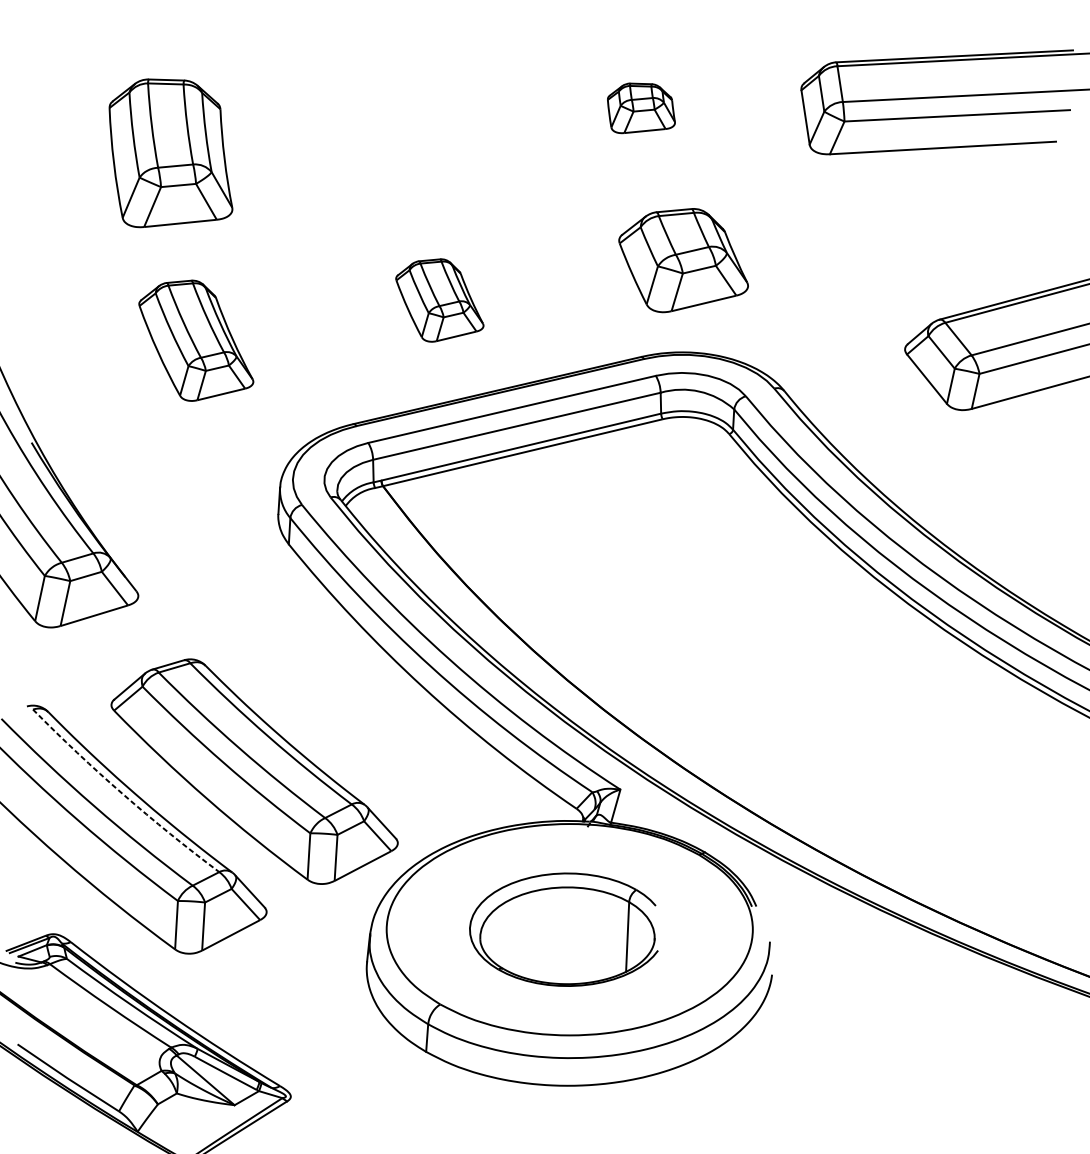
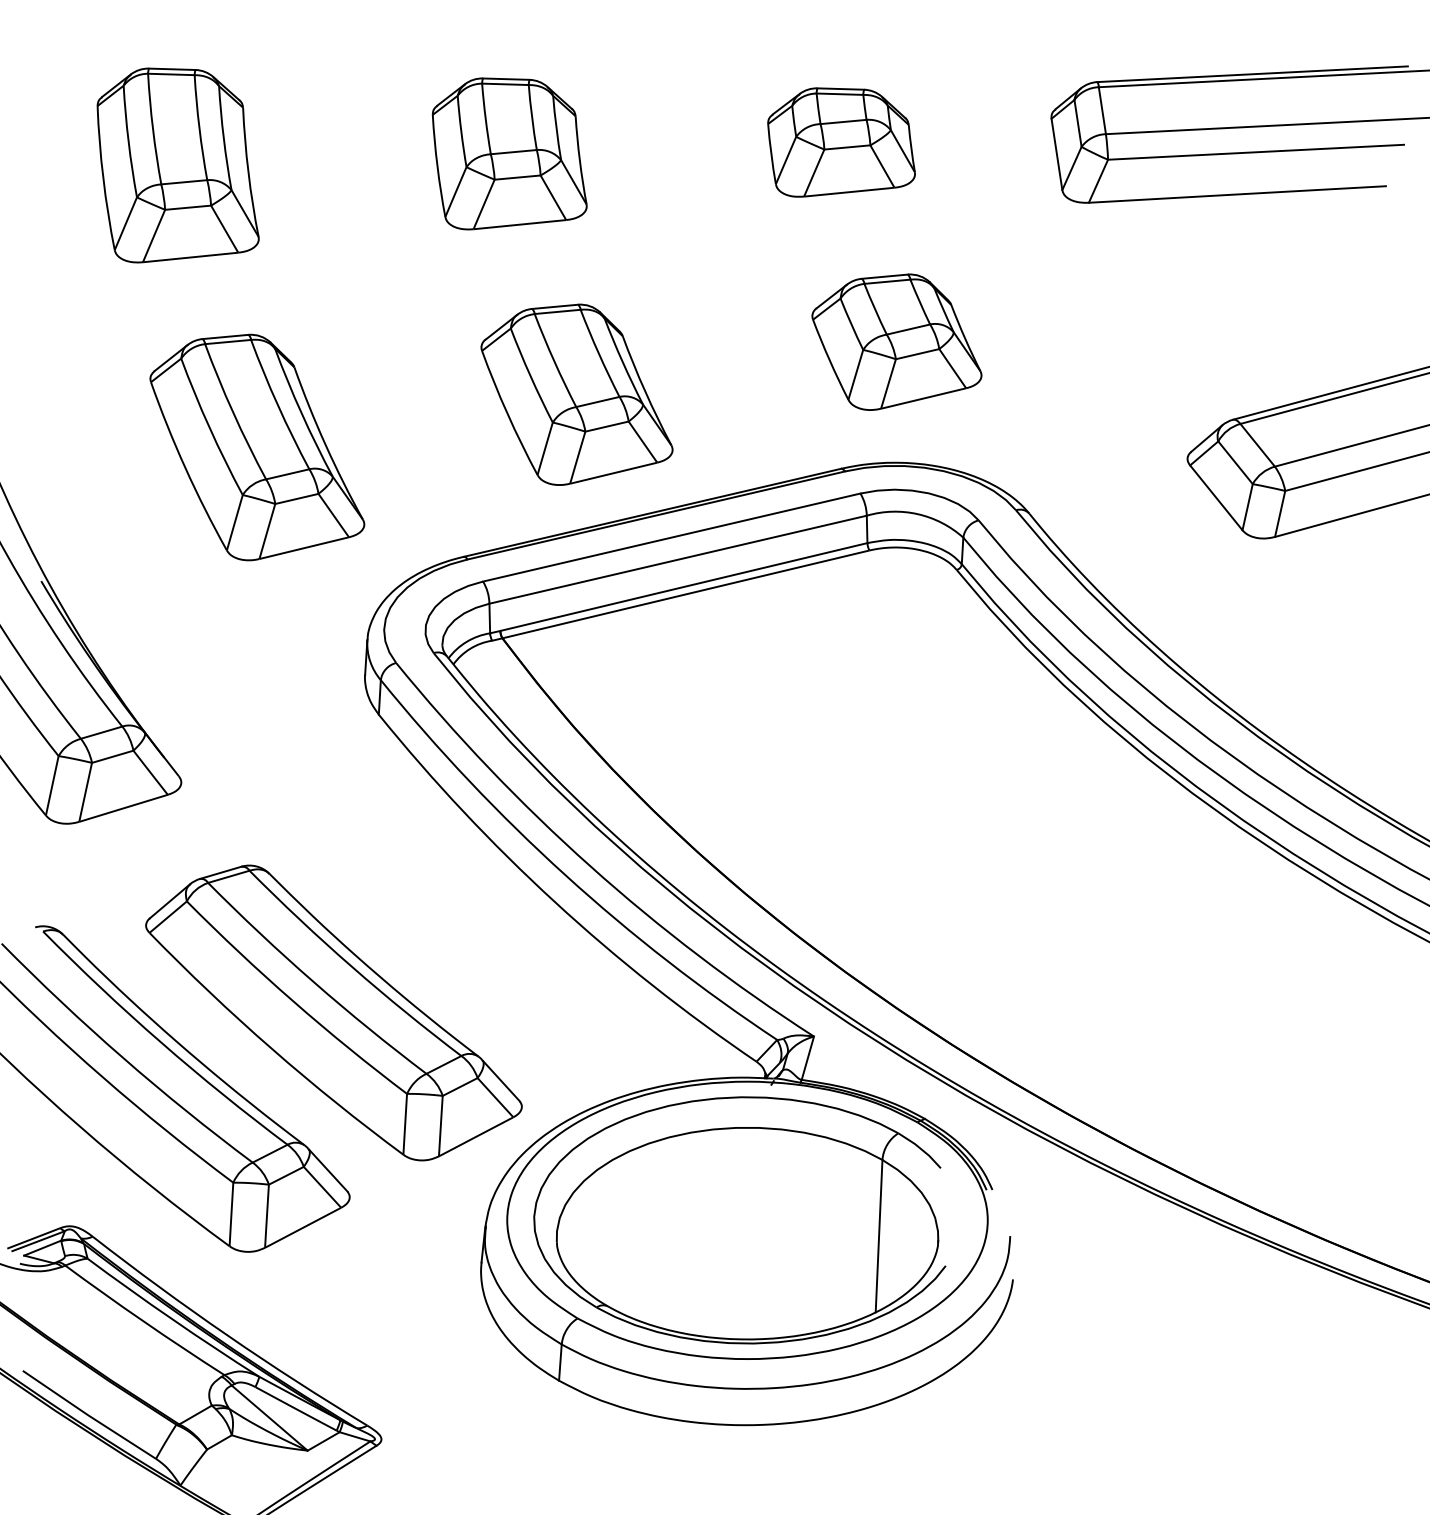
part: (641, 108) -> (841, 142), size x1.67
part: (388, 116) -> (509, 153), added
part: (170, 153) -> (177, 165), moved
part: (439, 300) -> (576, 394), size x1.67
part: (196, 340) -> (257, 447), size x1.43
arc: (123, 794) -> (161, 1042), dashed -> solid
part: (563, 929) -> (739, 1220), size x1.67

